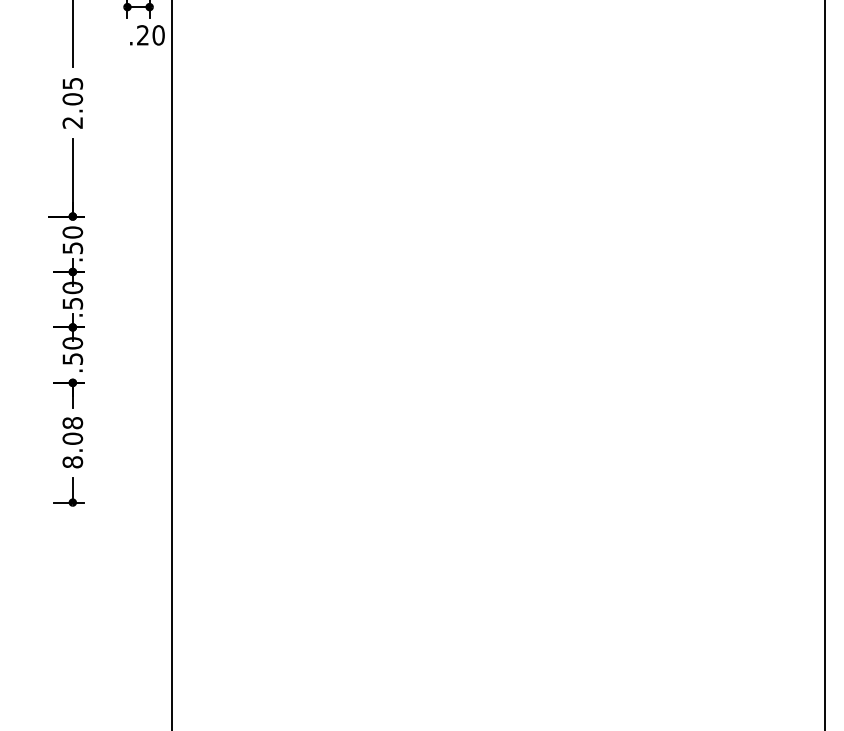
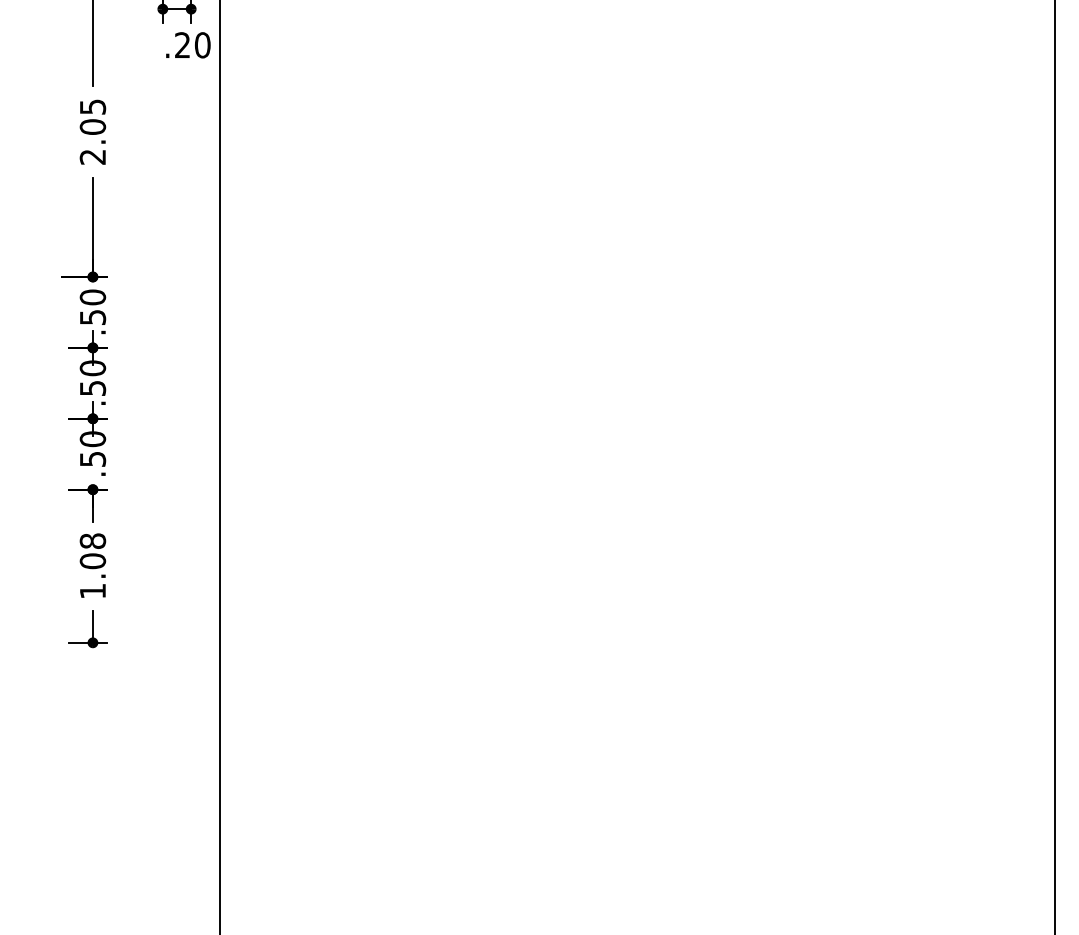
text: (72, 462) -> (92, 591), 8.08 -> 1.08

